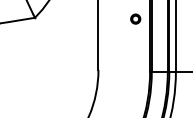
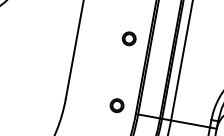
part: (135, 67) -> (116, 104), added

